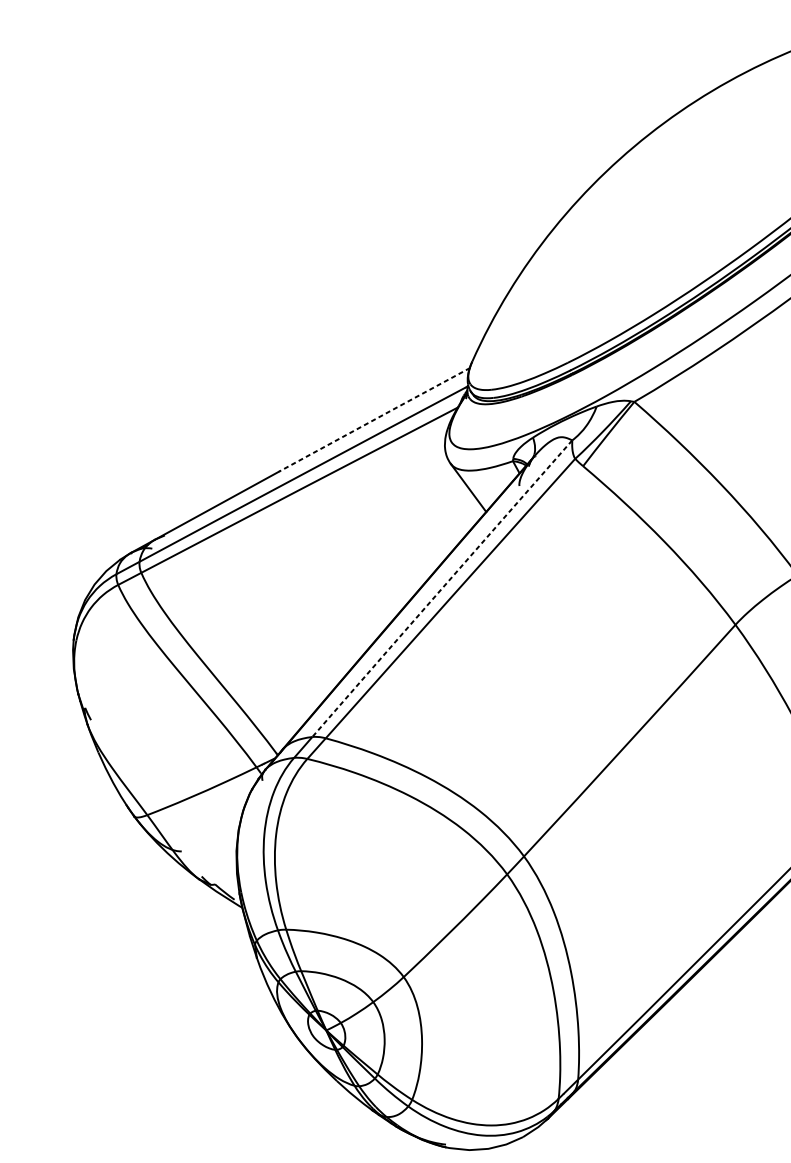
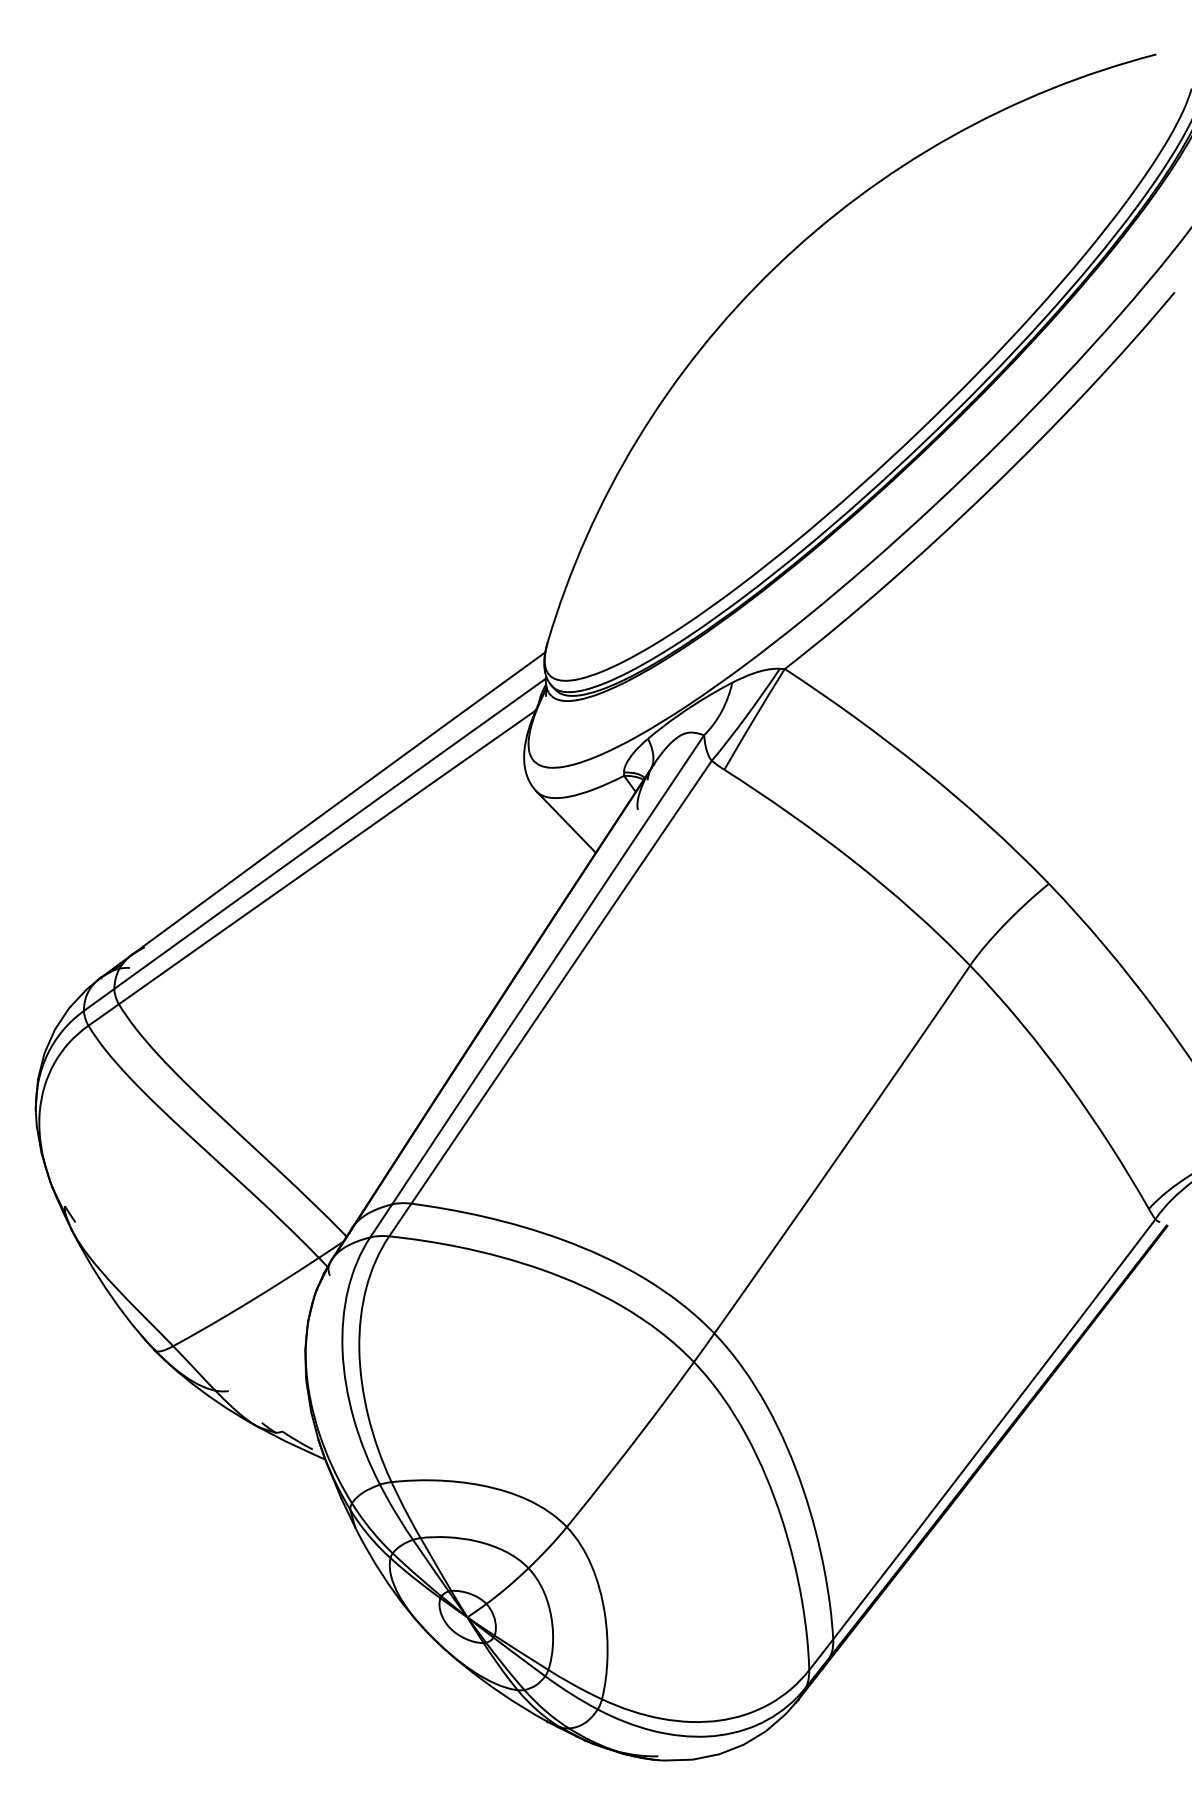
line: (374, 419) -> (420, 743), dashed -> solid
arc: (441, 588) -> (547, 969), dashed -> solid

